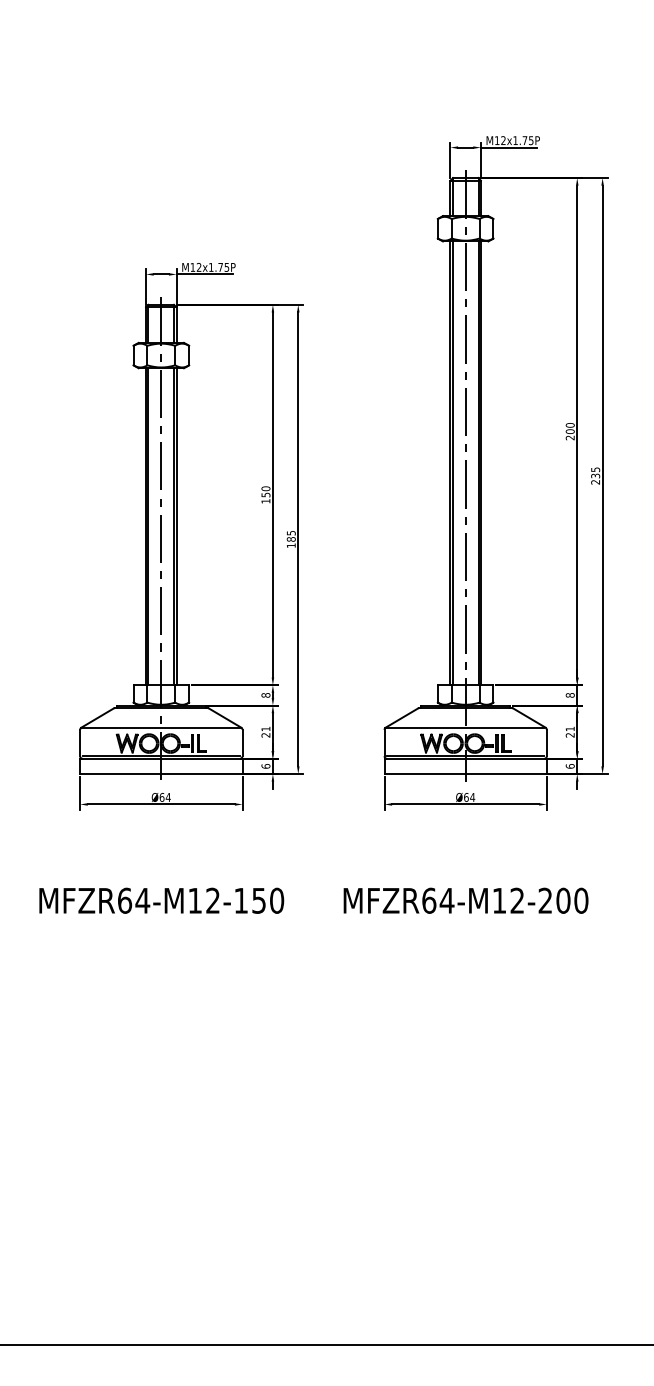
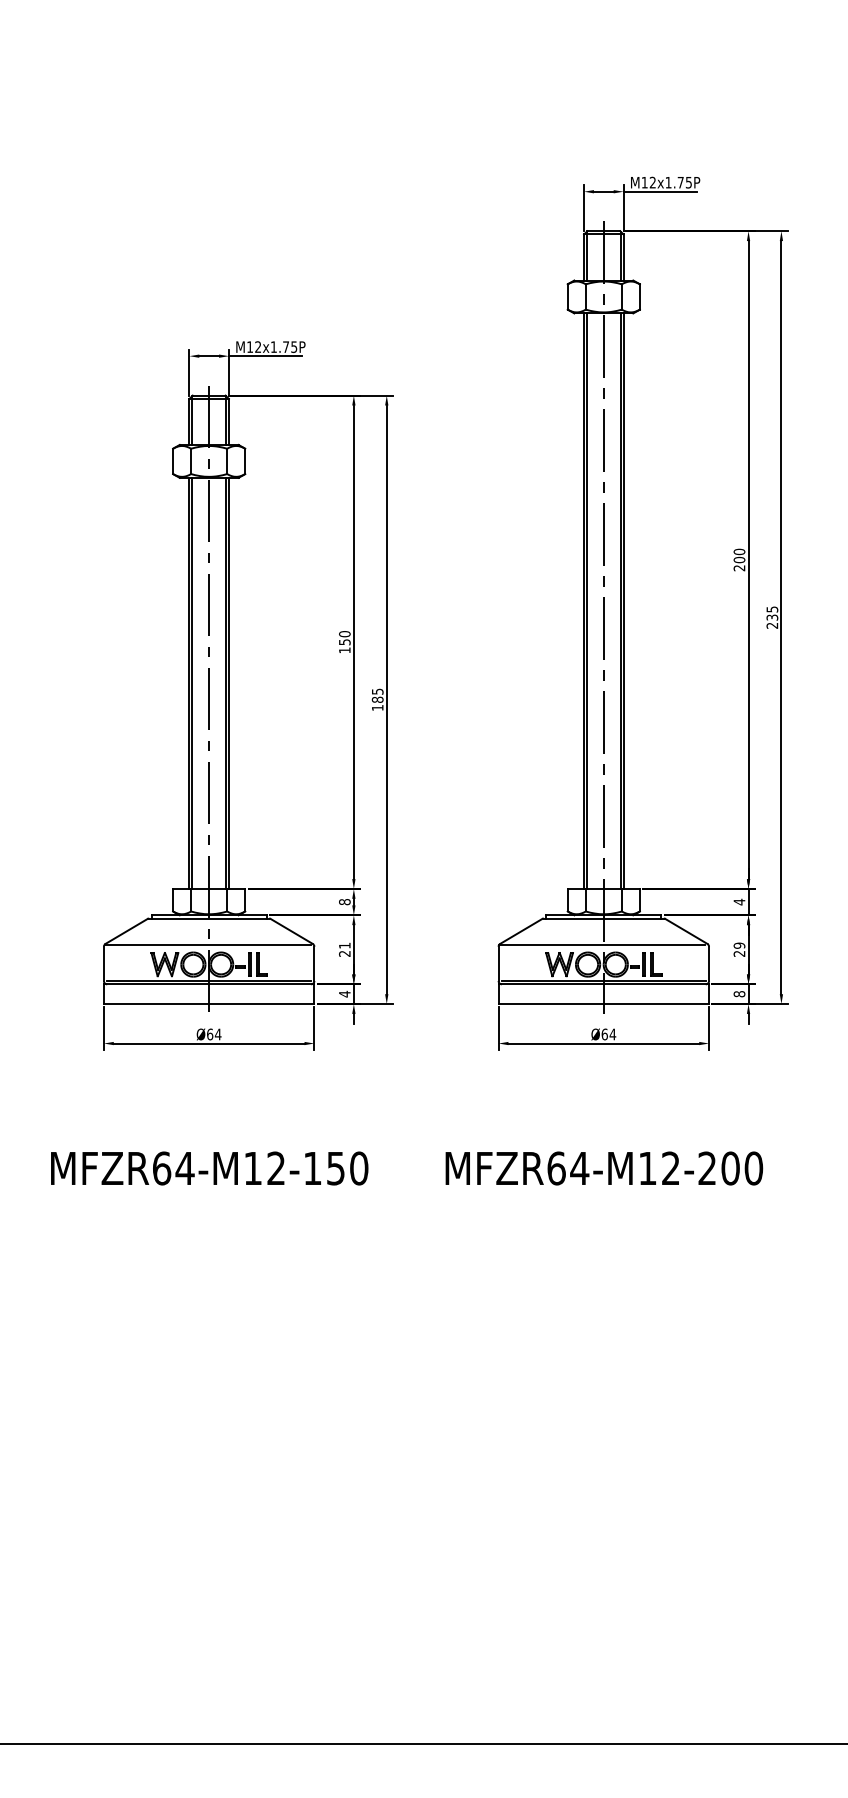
text: (570, 694) -> (739, 901), 8 -> 4
text: (570, 728) -> (739, 945), 21 -> 29
text: (265, 765) -> (344, 993), 6 -> 4
text: (570, 766) -> (739, 994), 6 -> 8

